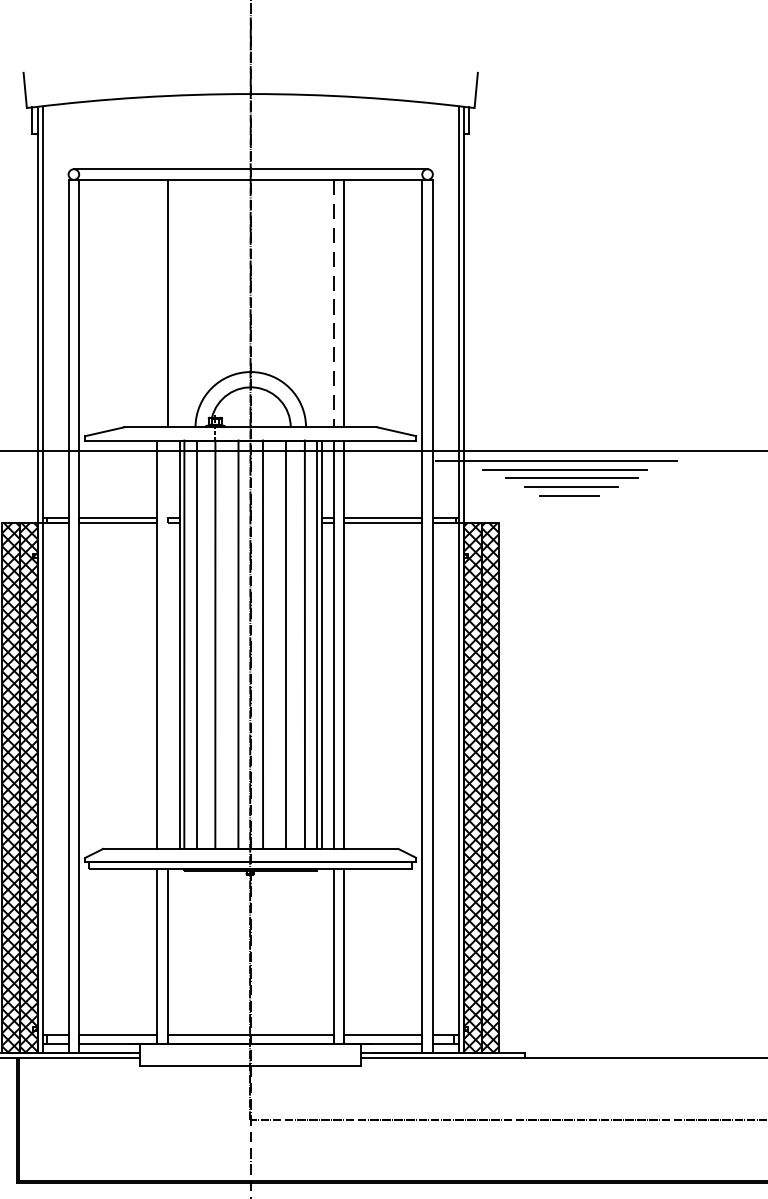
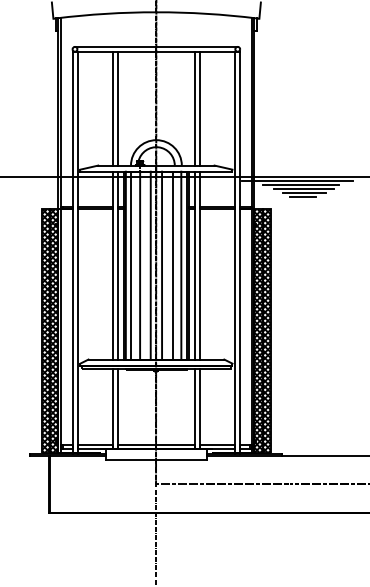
line: (157, 303) -> (113, 108), added
line: (333, 303) -> (194, 108), dashed -> solid
line: (168, 644) -> (118, 265), added

